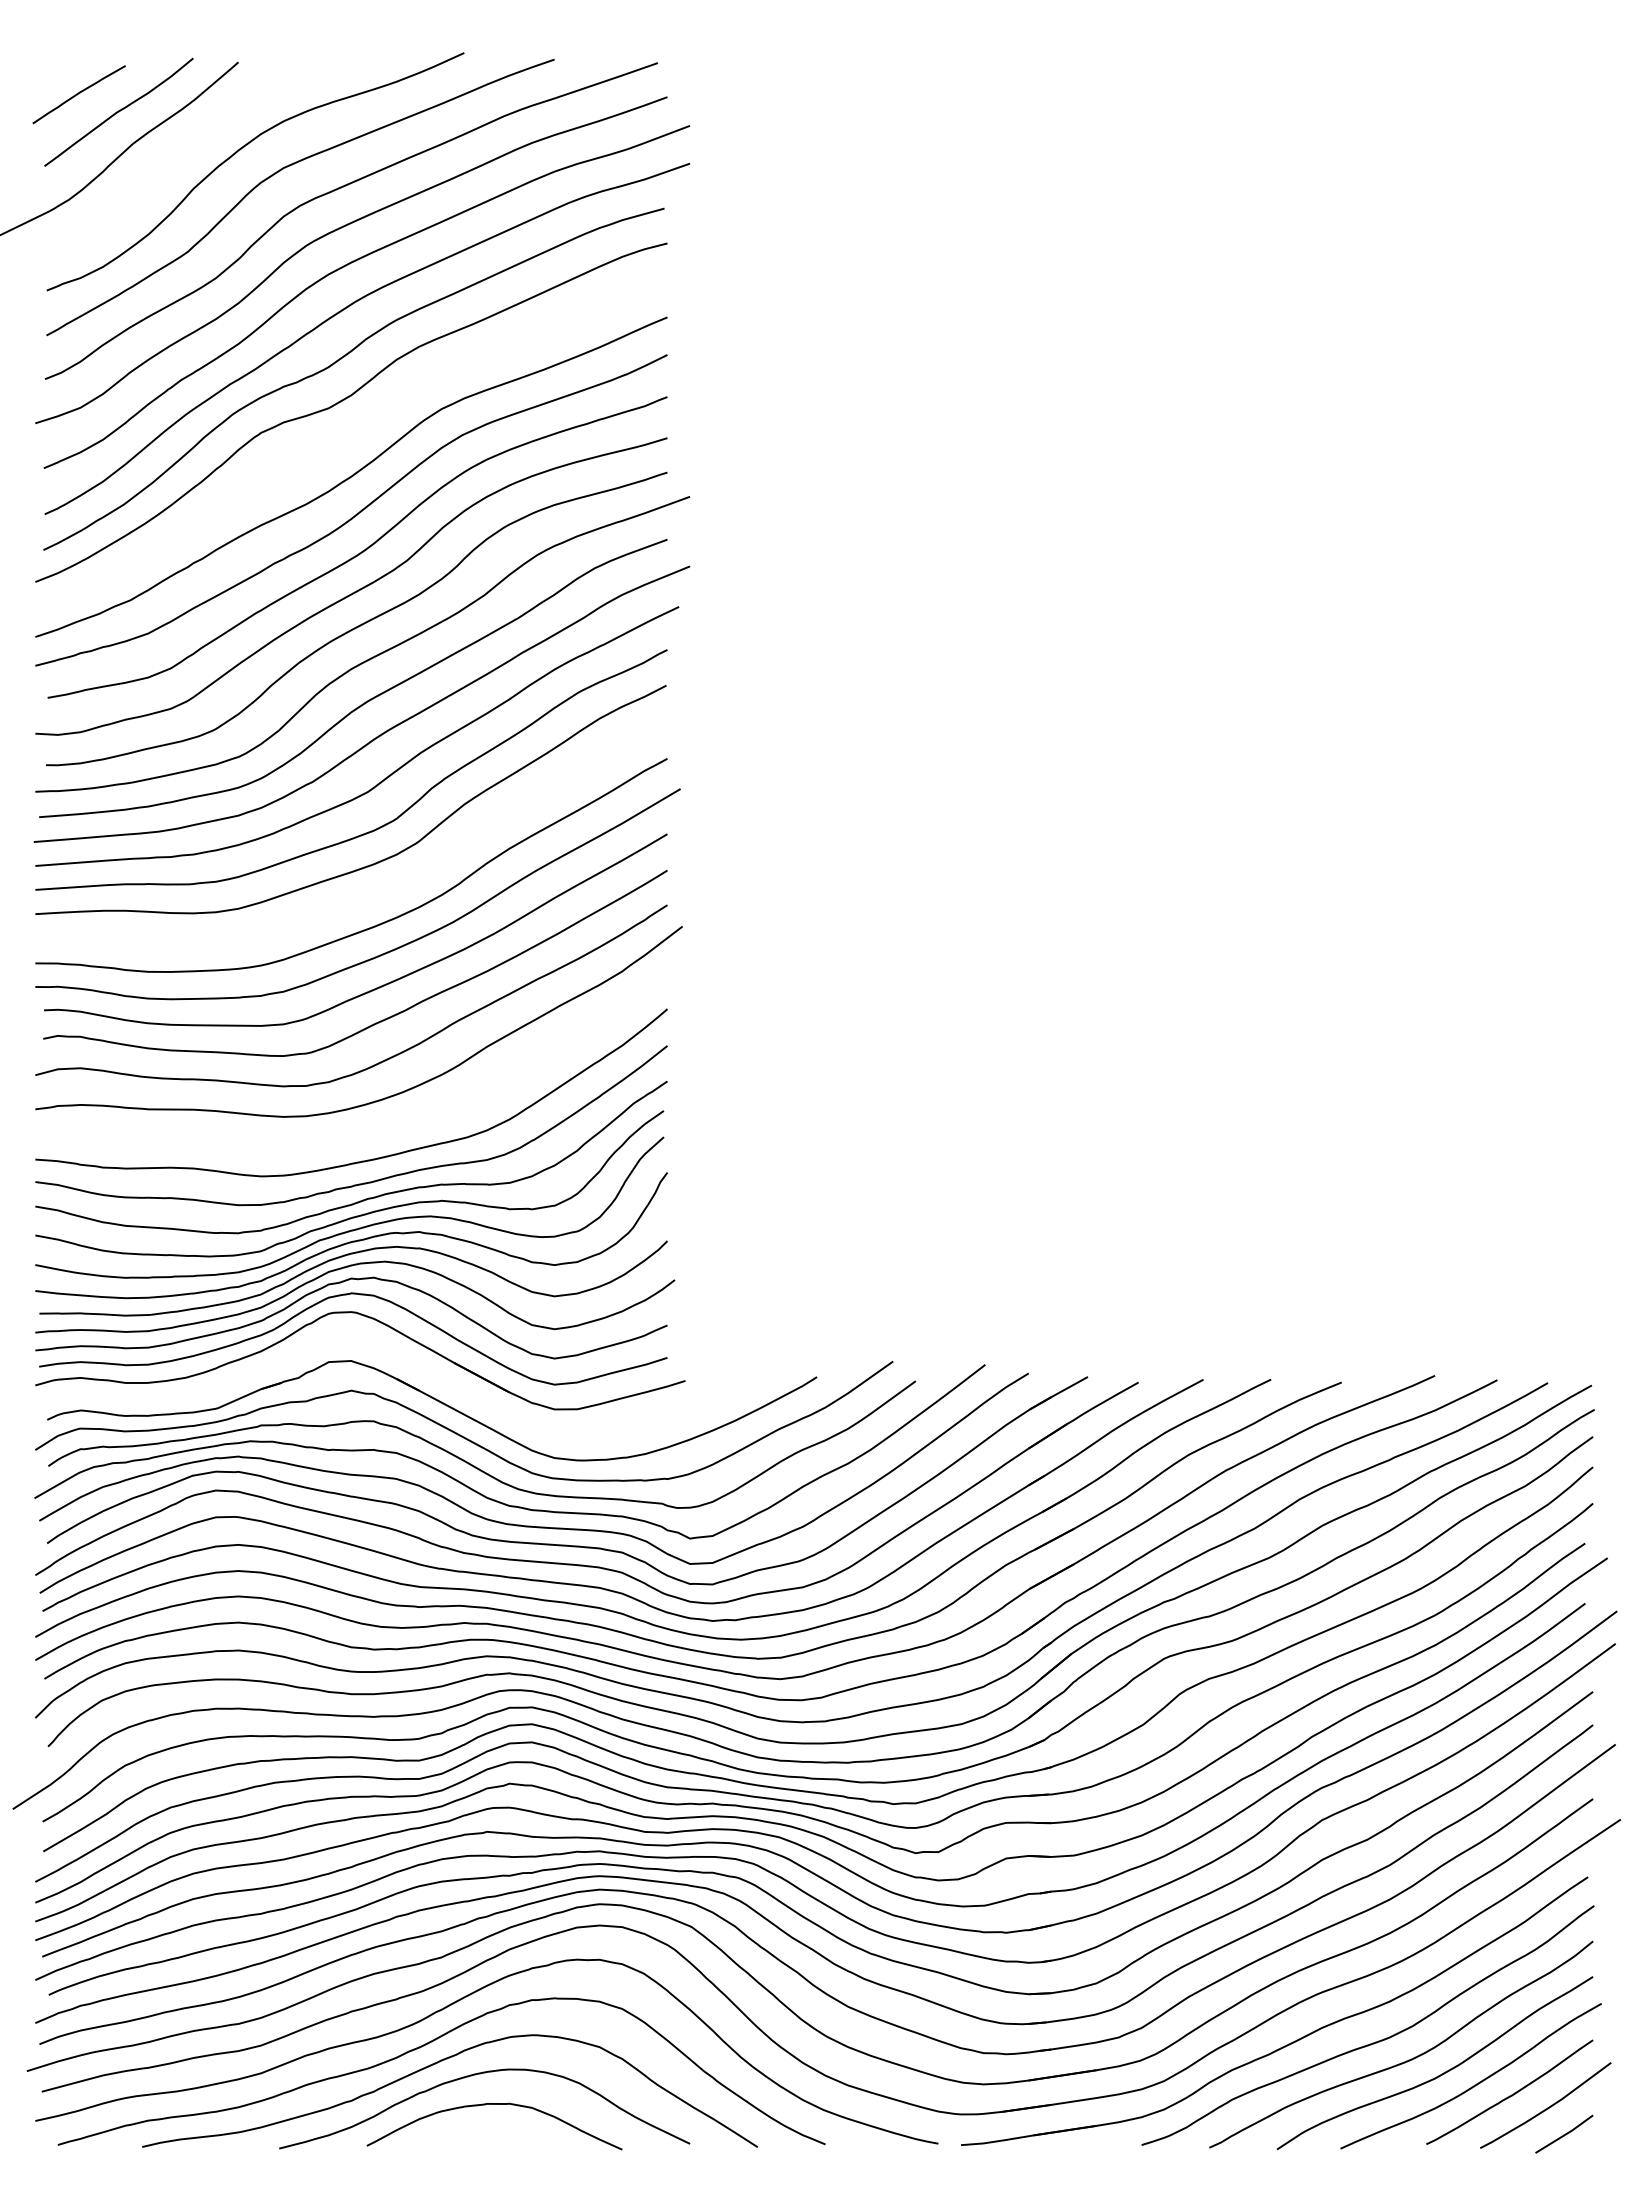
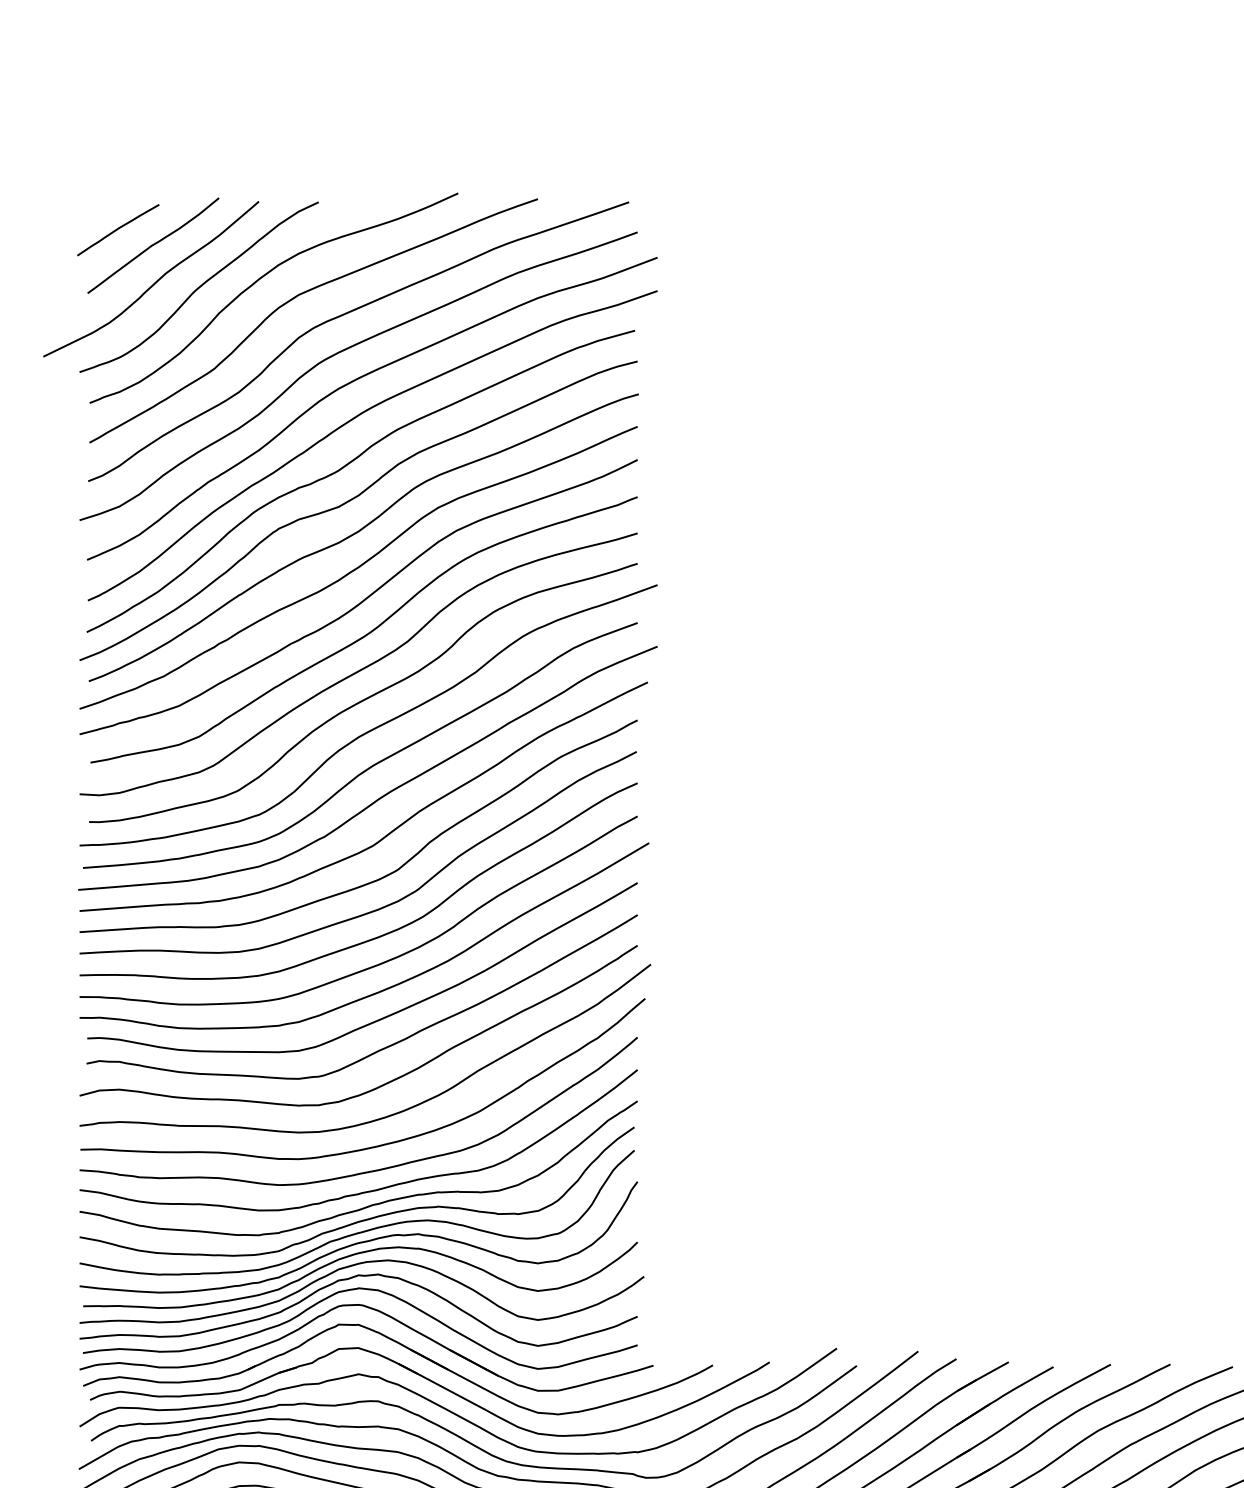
curve: (170, 159) -> (198, 287), added
curve: (352, 436) -> (359, 531), added
curve: (378, 892) -> (382, 934), added
curve: (376, 1130) -> (380, 1144), added
part: (410, 1364) -> (410, 1351), added

